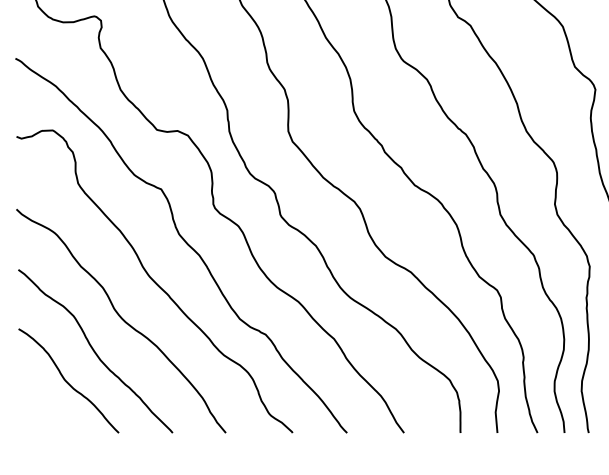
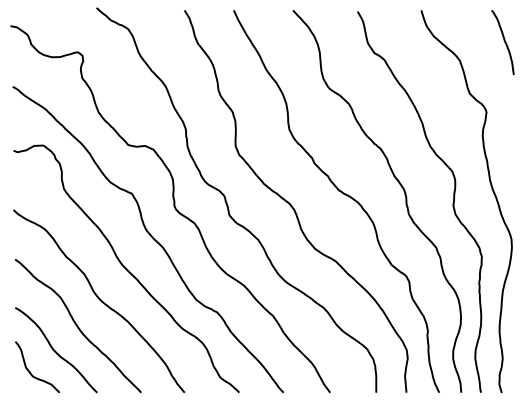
curve: (37, 407) -> (30, 371), added

